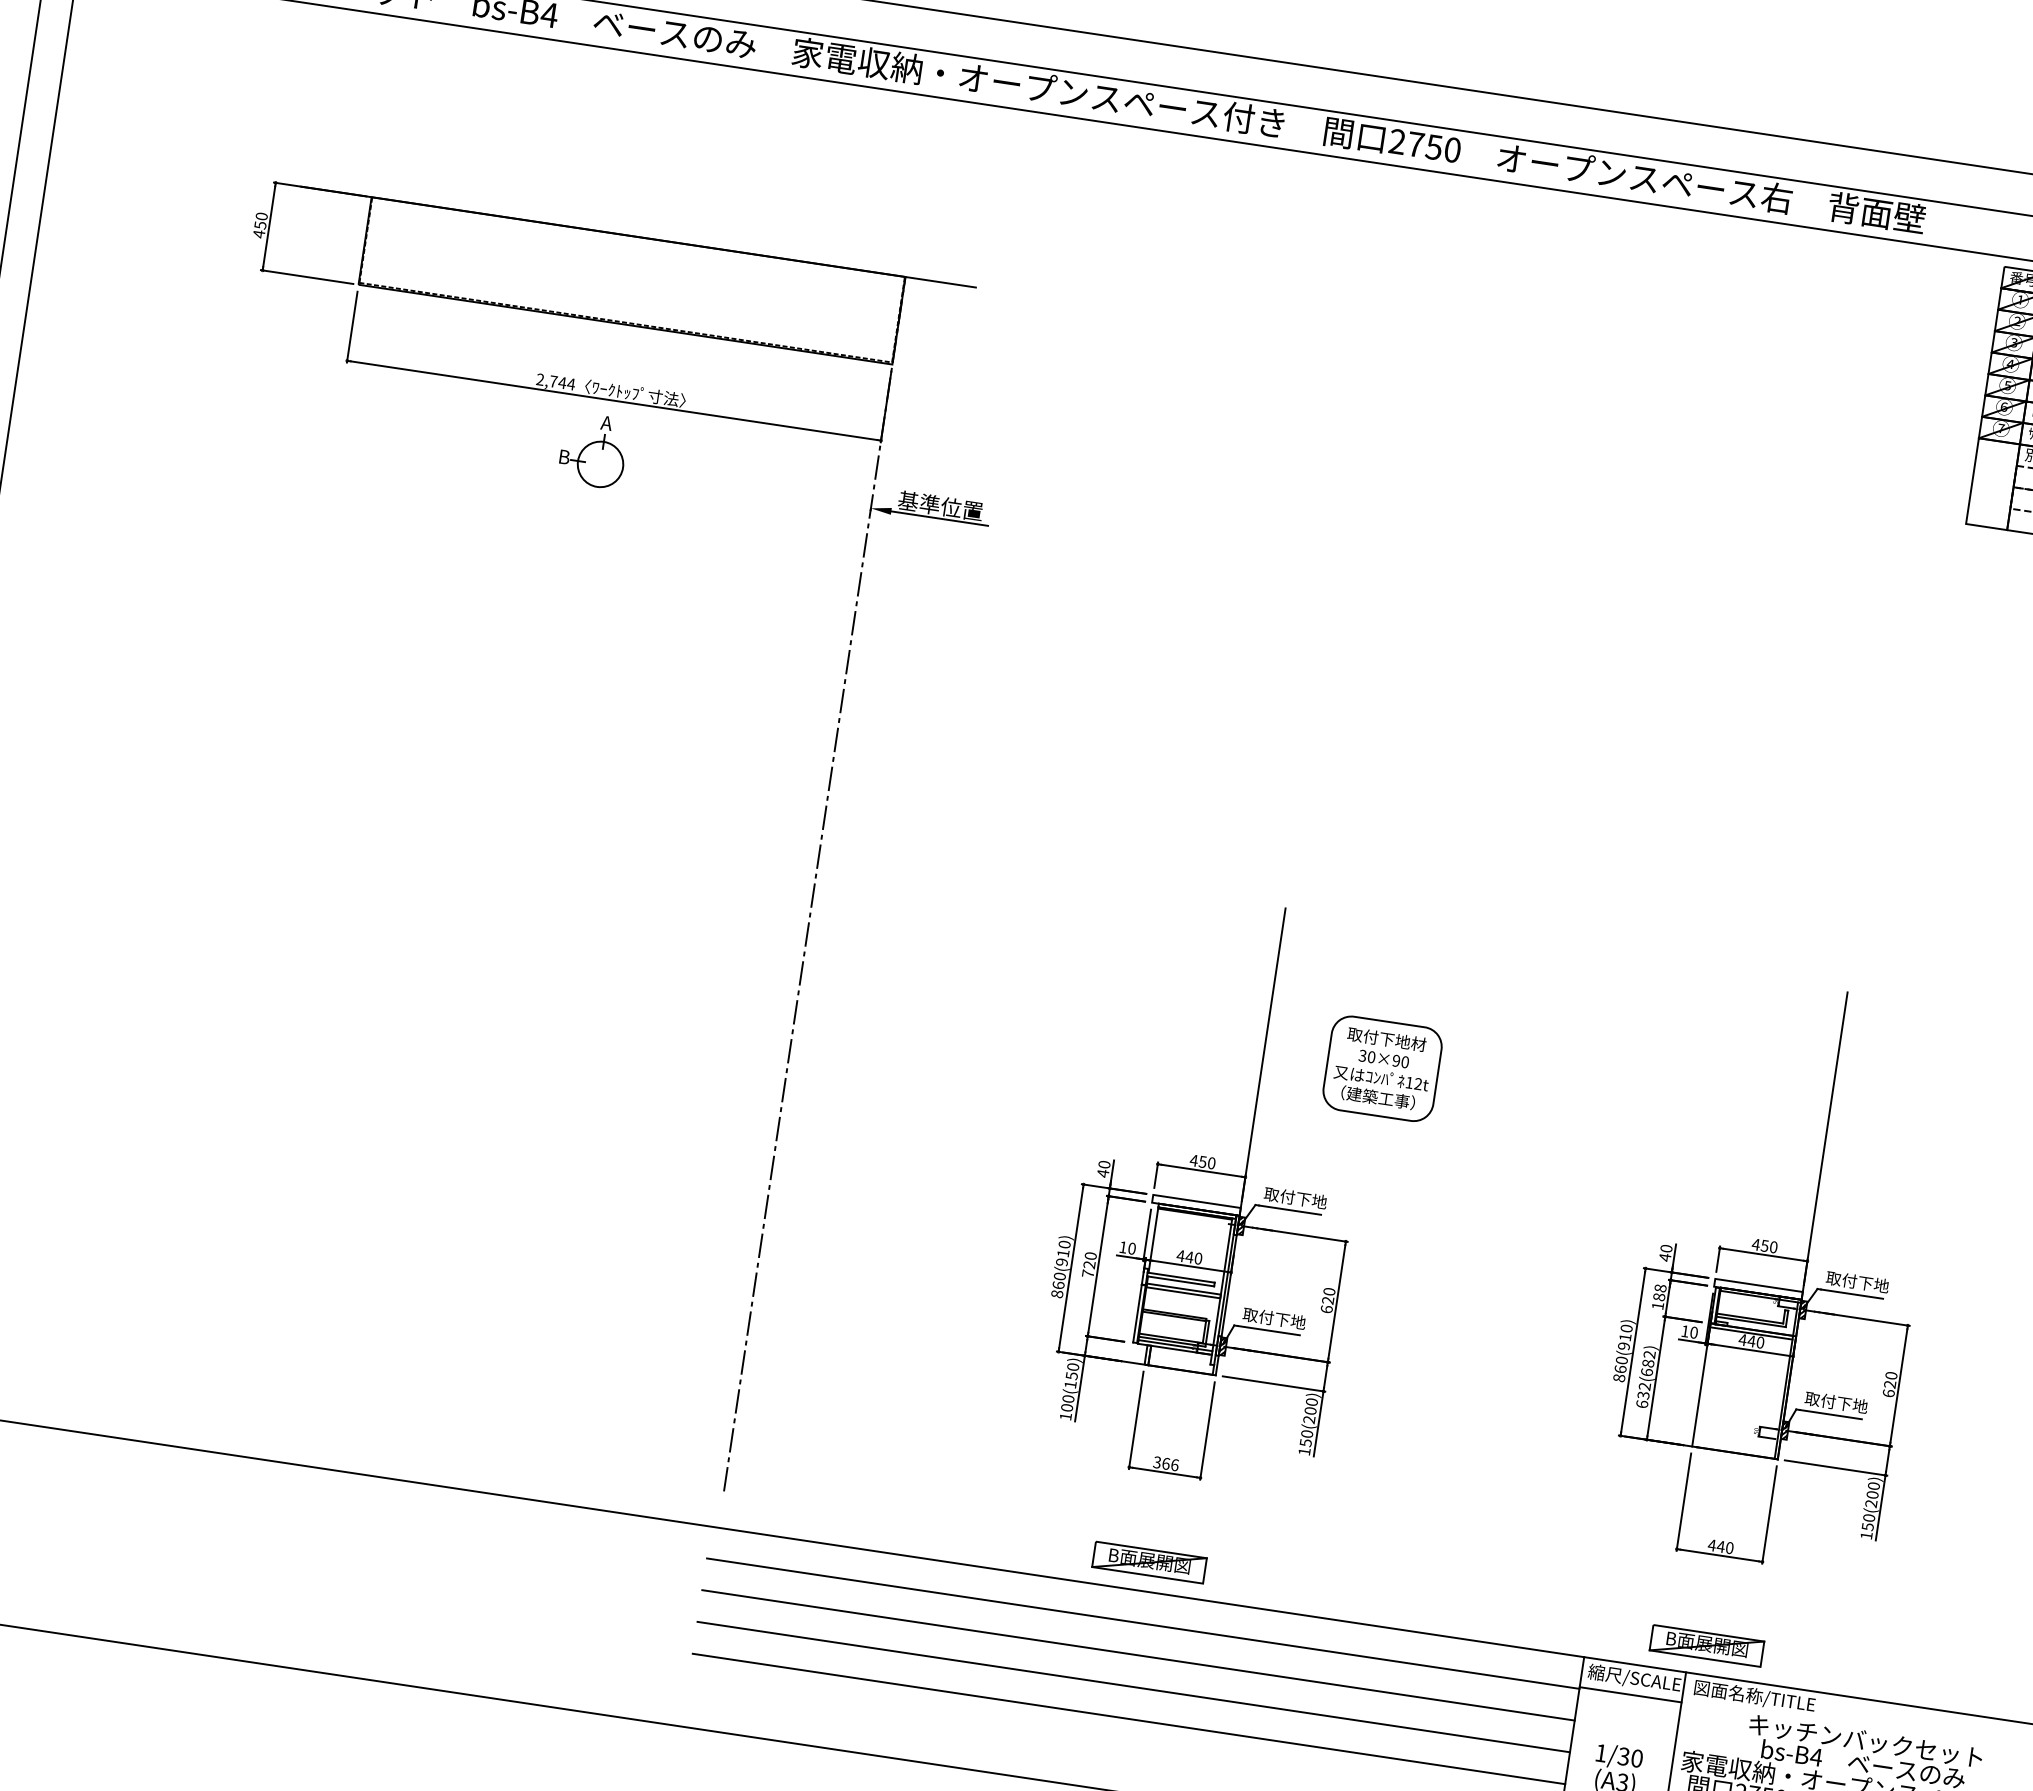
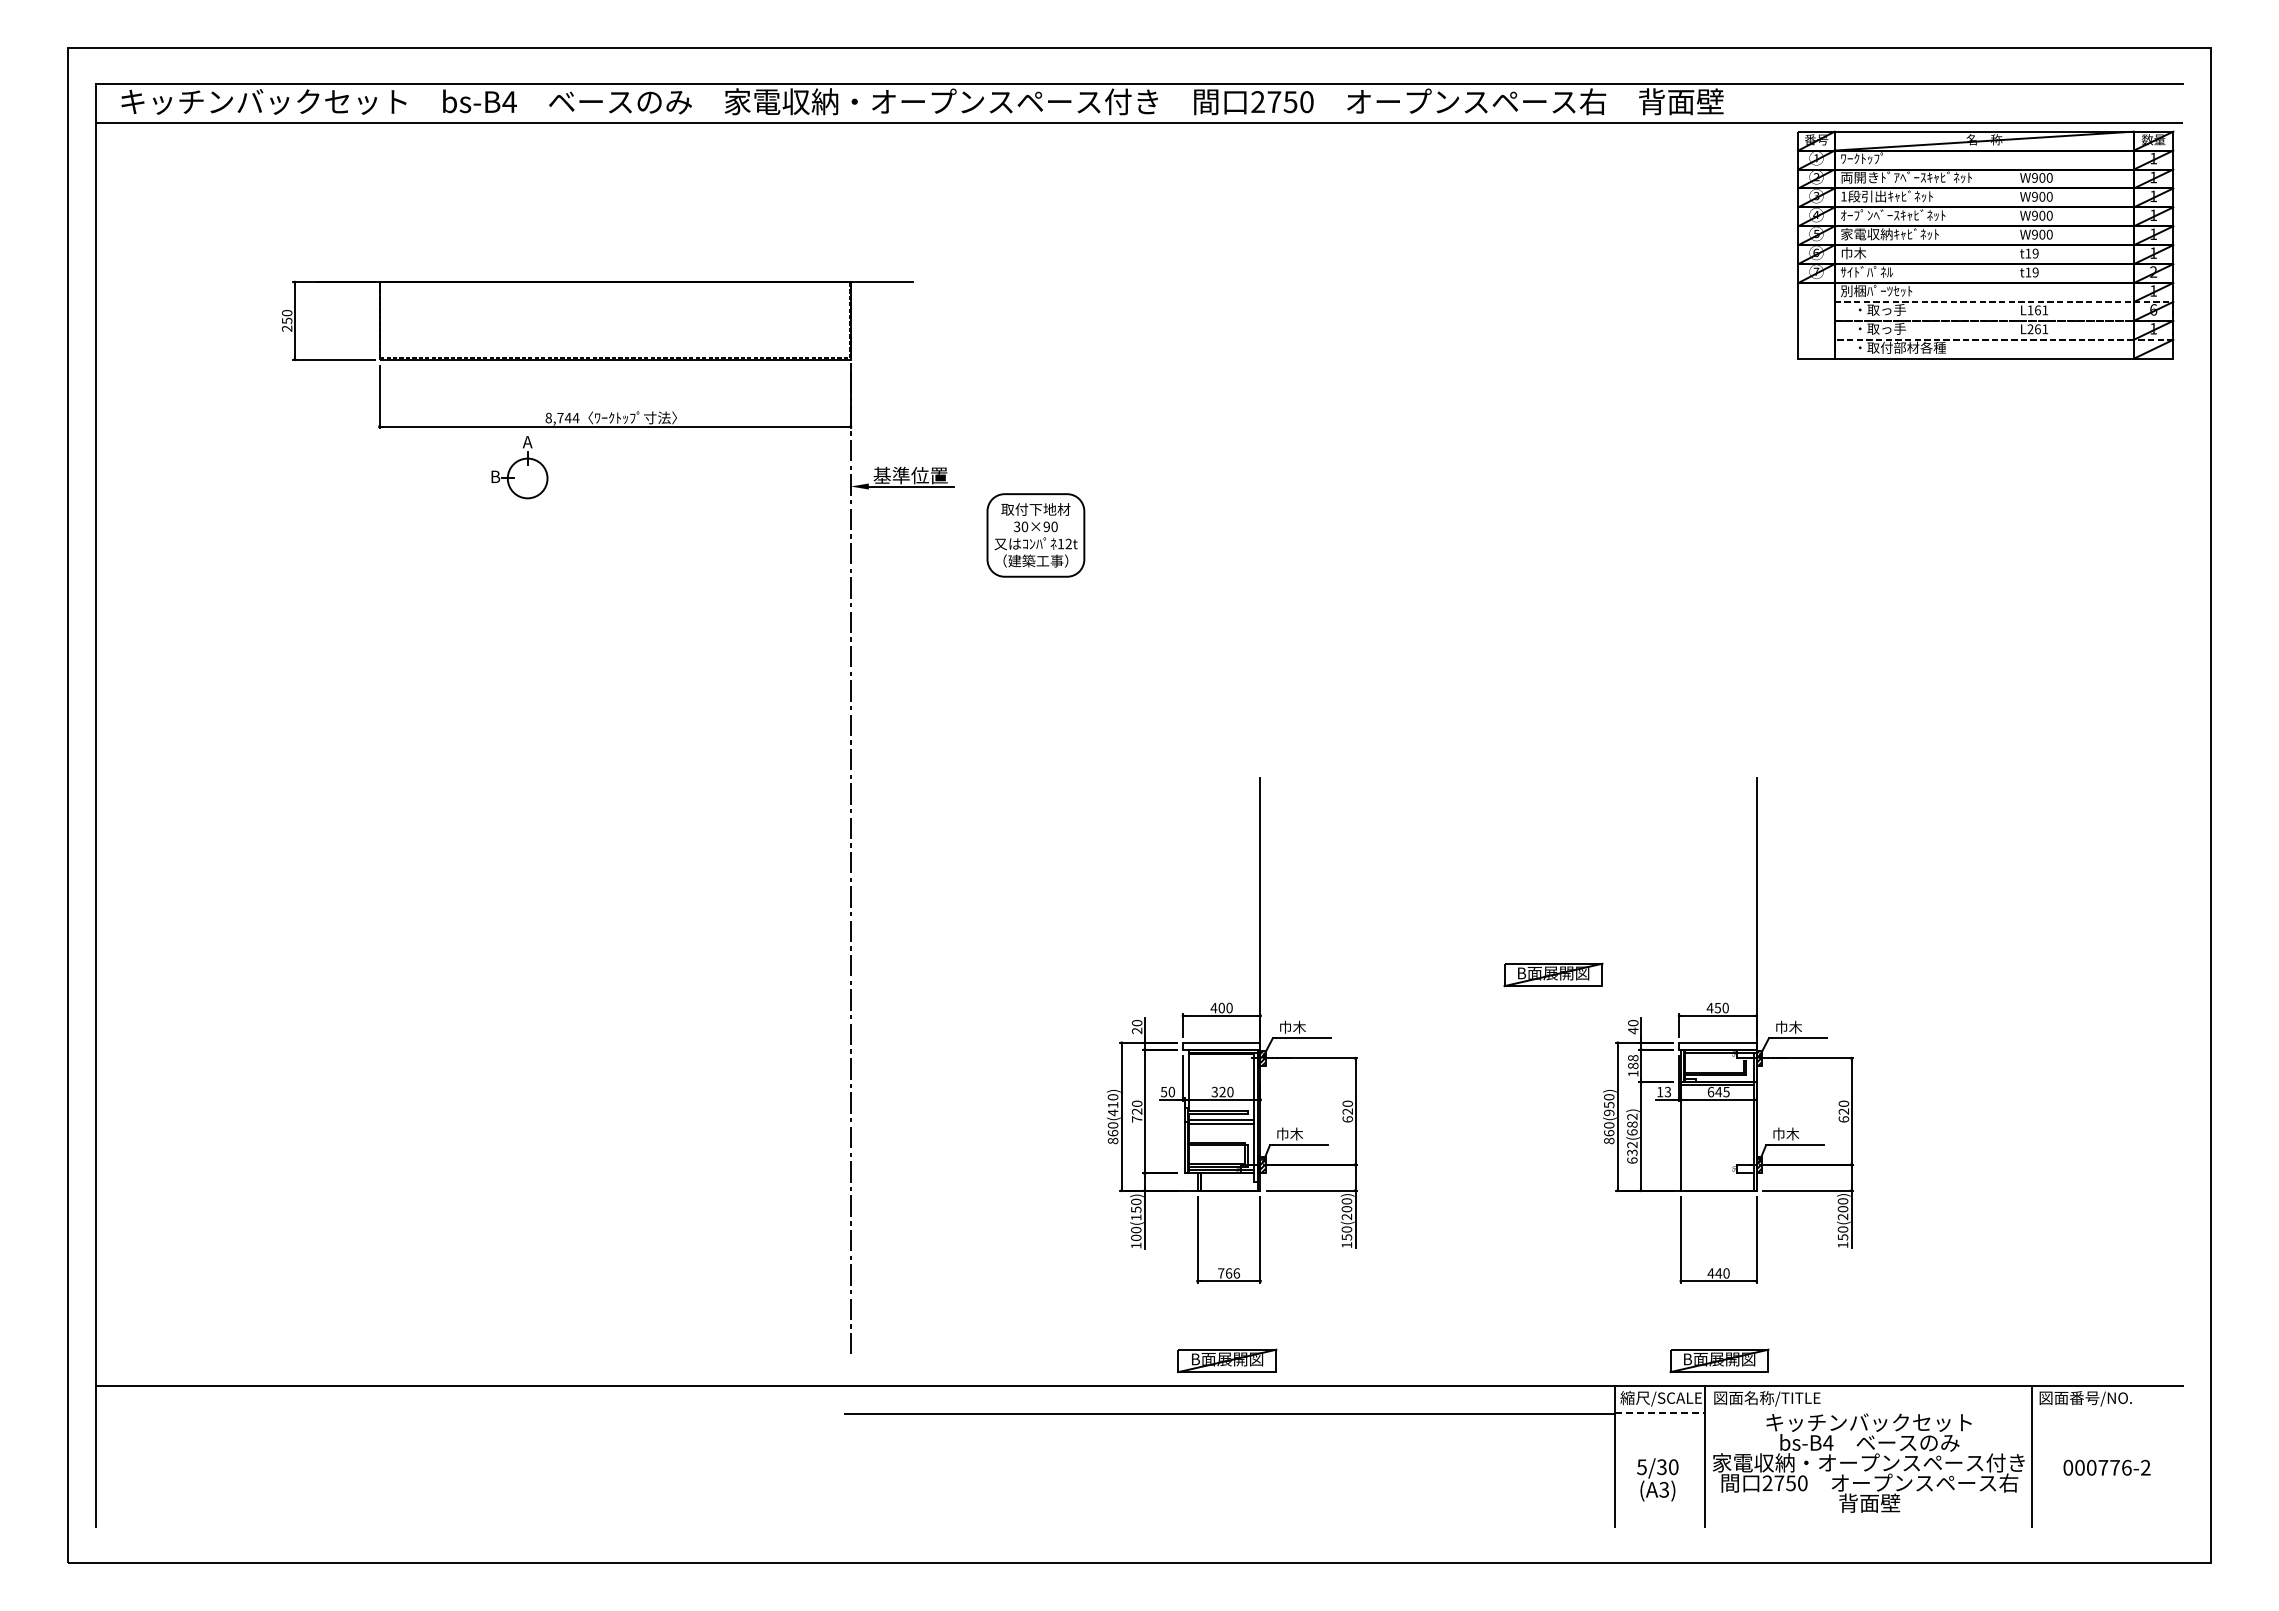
text: (258, 233) -> (286, 328), 450 -> 250
text: (540, 378) -> (548, 417), 2,744 -> 8,744
part: (593, 450) -> (519, 467), moved
part: (1382, 1068) -> (1035, 535), moved
text: (1202, 1161) -> (1221, 1007), 450 -> 400
text: (1102, 1172) -> (1136, 1030), 40 -> 20
part: (1584, 1180) -> (1553, 974), added
text: (1295, 1197) -> (1306, 1026), 取付下地 -> 巾木
text: (1122, 1247) -> (1163, 1092), 10 -> 50
text: (1185, 1255) -> (1218, 1091), 440 -> 320
text: (1061, 1261) -> (1112, 1112), 860(910) -> 860(410)
text: (1857, 1281) -> (1802, 1026), 取付下地 -> 巾木
text: (1274, 1317) -> (1303, 1133), 取付下地 -> 巾木
text: (1693, 1333) -> (1667, 1092), 10 -> 13
text: (1625, 1337) -> (1609, 1105), 860(910) -> 860(950)
text: (1751, 1340) -> (1718, 1091), 440 -> 645
text: (1836, 1401) -> (1799, 1133), 取付下地 -> 巾木
text: (1157, 1462) -> (1221, 1273), 366 -> 766
line: (1138, 1655) -> (1229, 1442), removed
line: (1133, 1687) -> (1229, 1470), removed
line: (1630, 1694) -> (1659, 1412), solid -> dashed
line: (1128, 1718) -> (1229, 1498), removed
text: (1600, 1753) -> (1641, 1467), 1/30 -> 5/30

